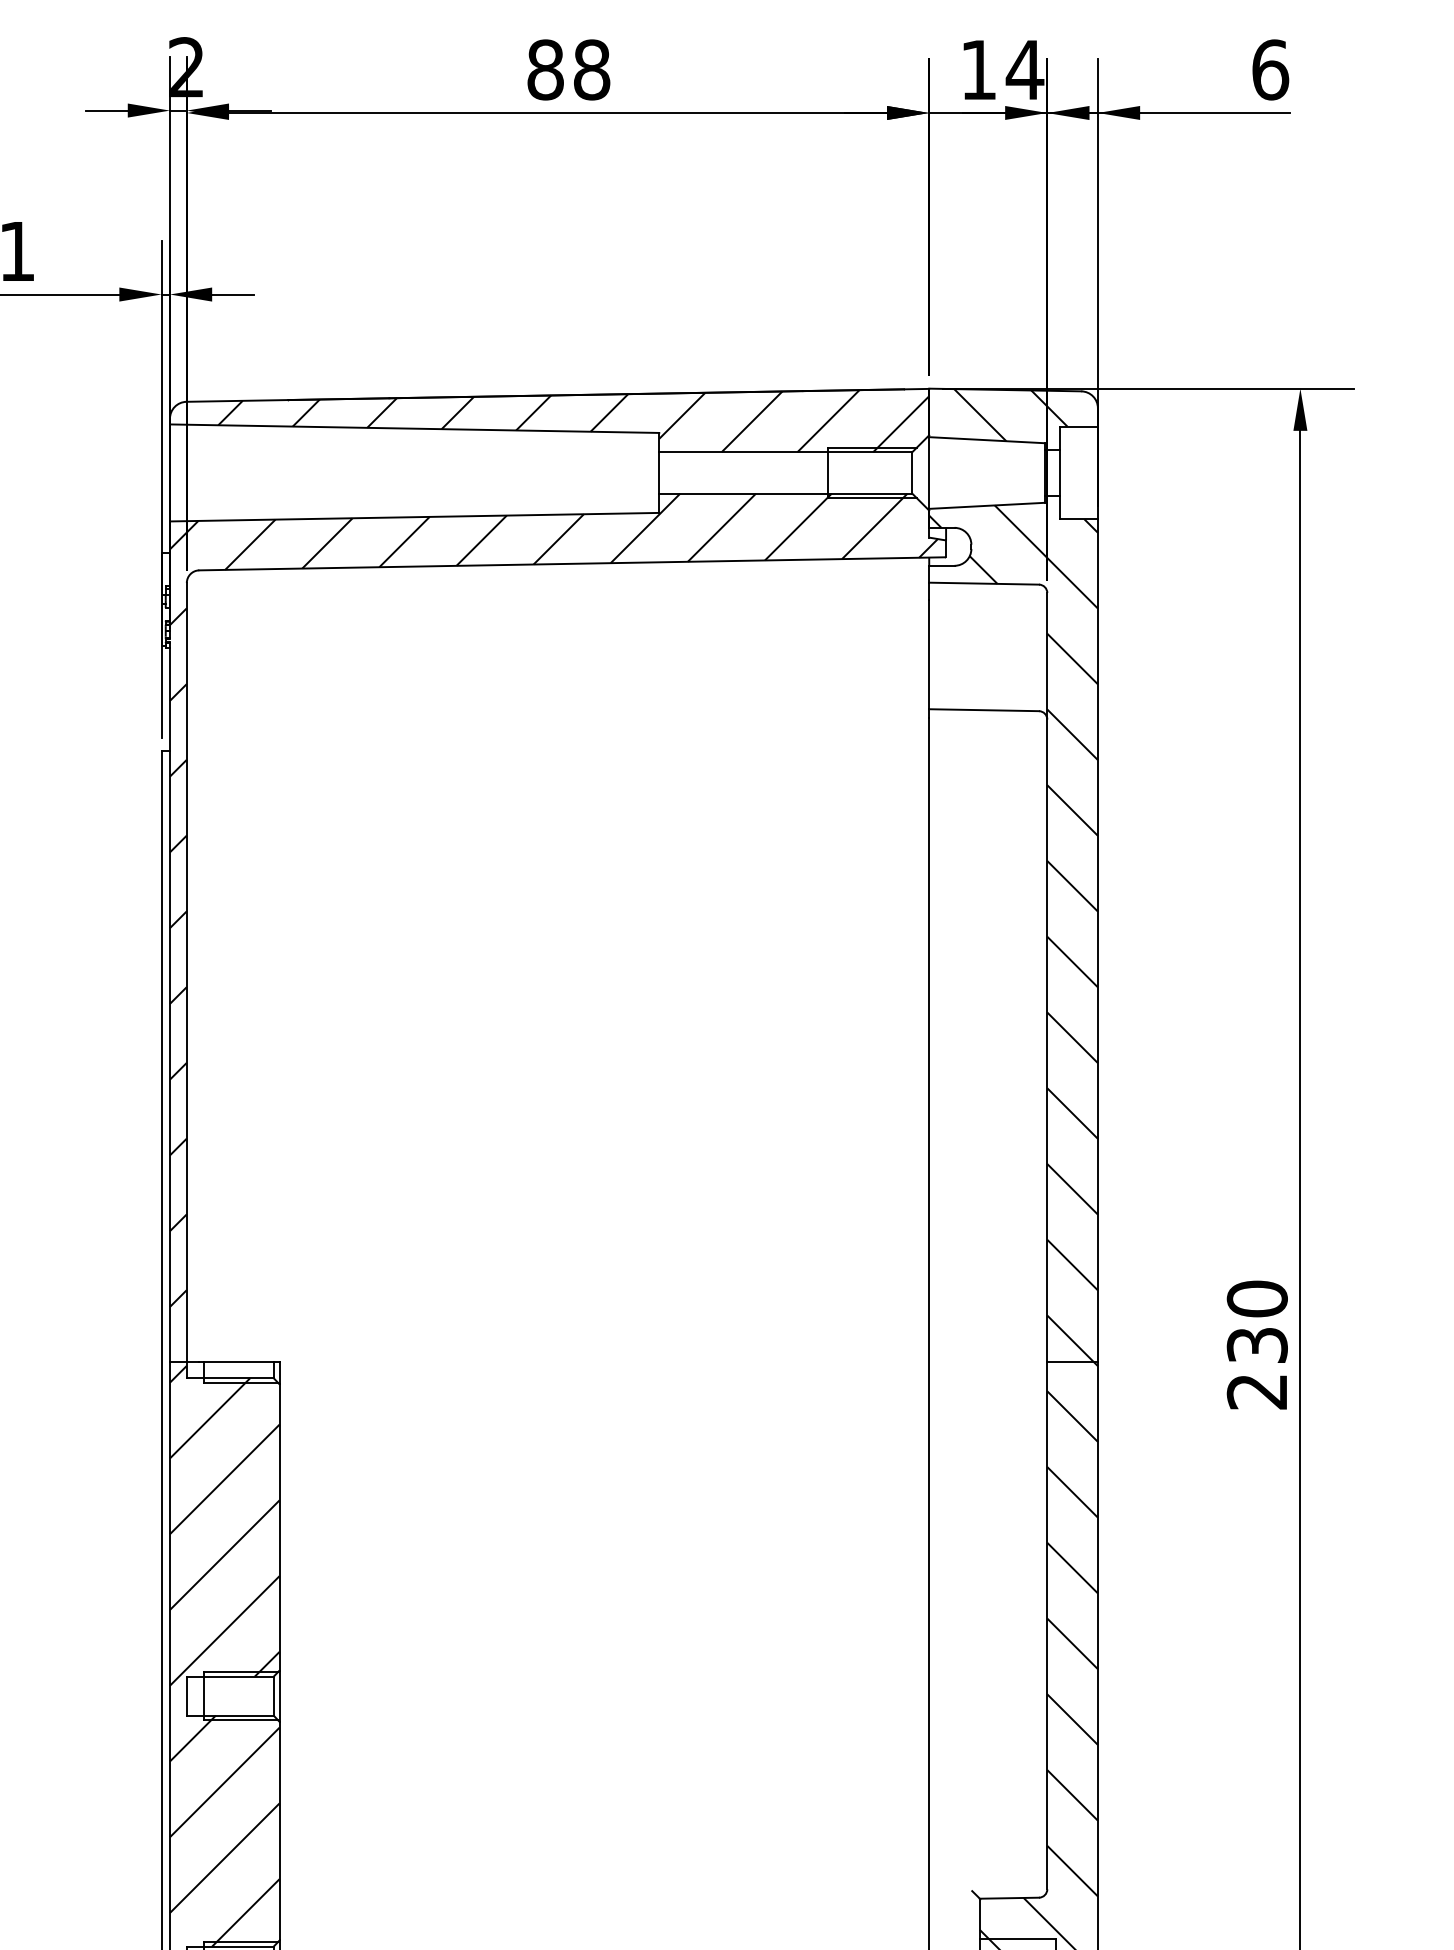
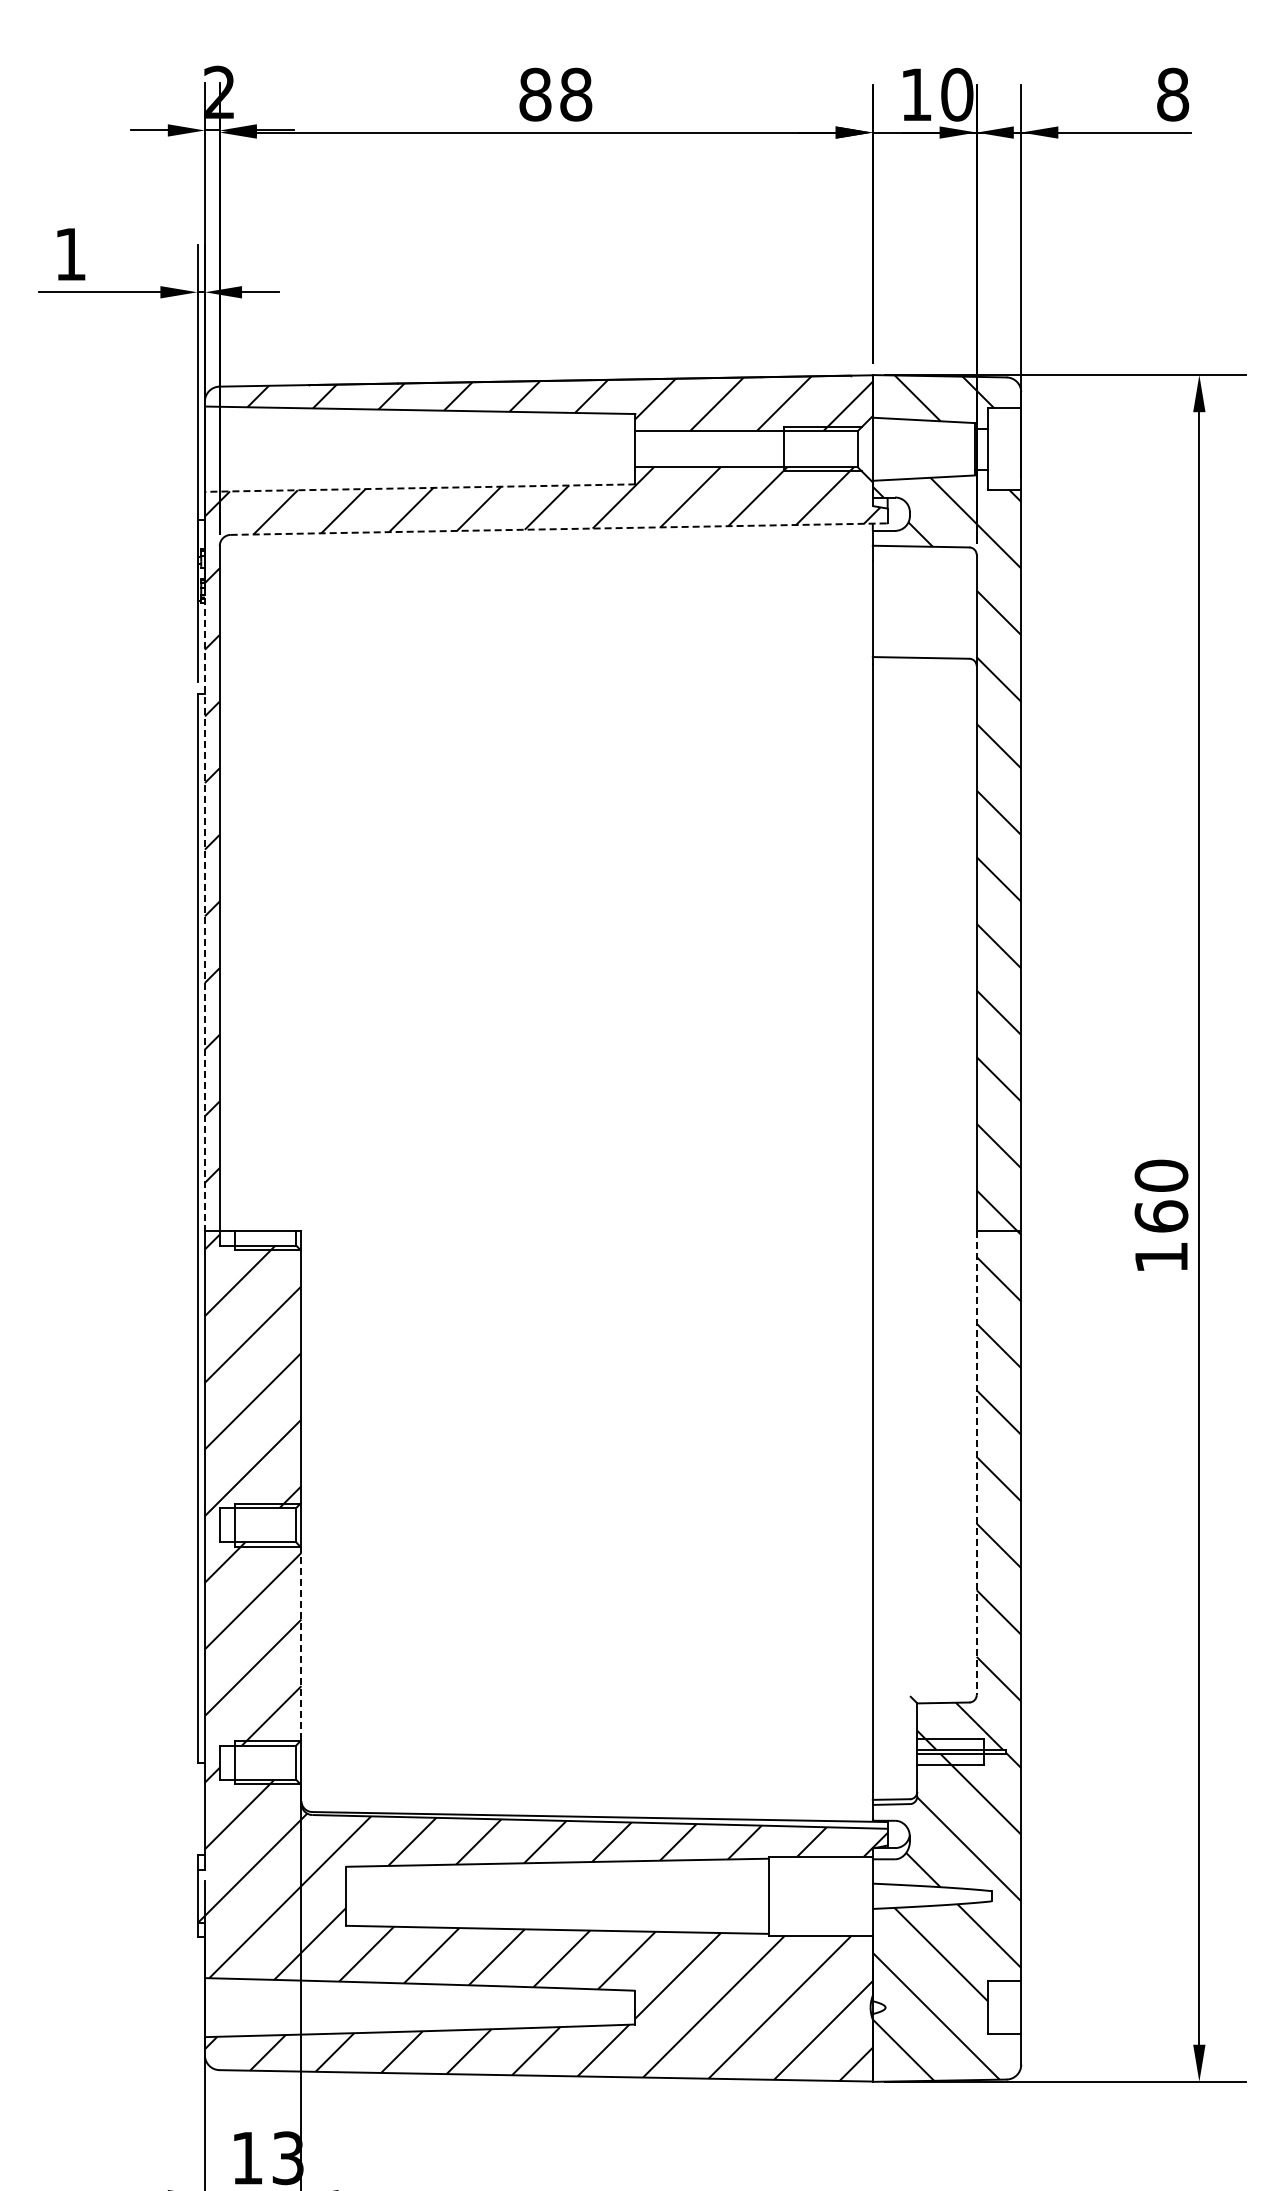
text: (1025, 69) -> (957, 94), 14 -> 10
text: (1271, 69) -> (1173, 94), 6 -> 8
line: (413, 517) -> (419, 488), solid -> dashed
line: (573, 564) -> (559, 529), solid -> dashed
line: (169, 1001) -> (204, 914), solid -> dashed
text: (1257, 1367) -> (1161, 1236), 230 -> 160
line: (1047, 1625) -> (976, 1463), solid -> dashed
line: (279, 1830) -> (301, 1643), solid -> dashed

